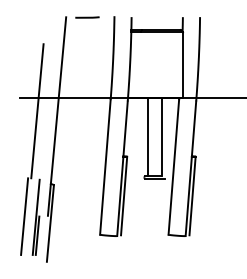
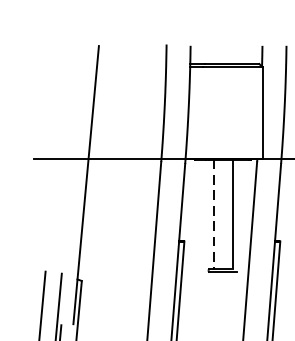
line: (87, 17) -> (128, 46), removed
line: (37, 111) -> (58, 178), removed
line: (147, 137) -> (212, 214), solid -> dashed

